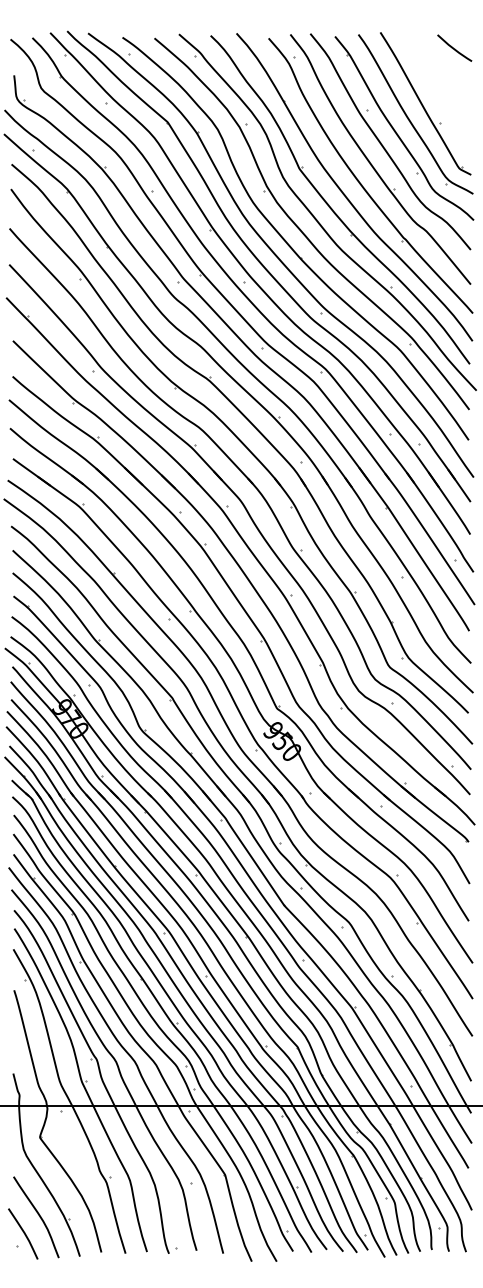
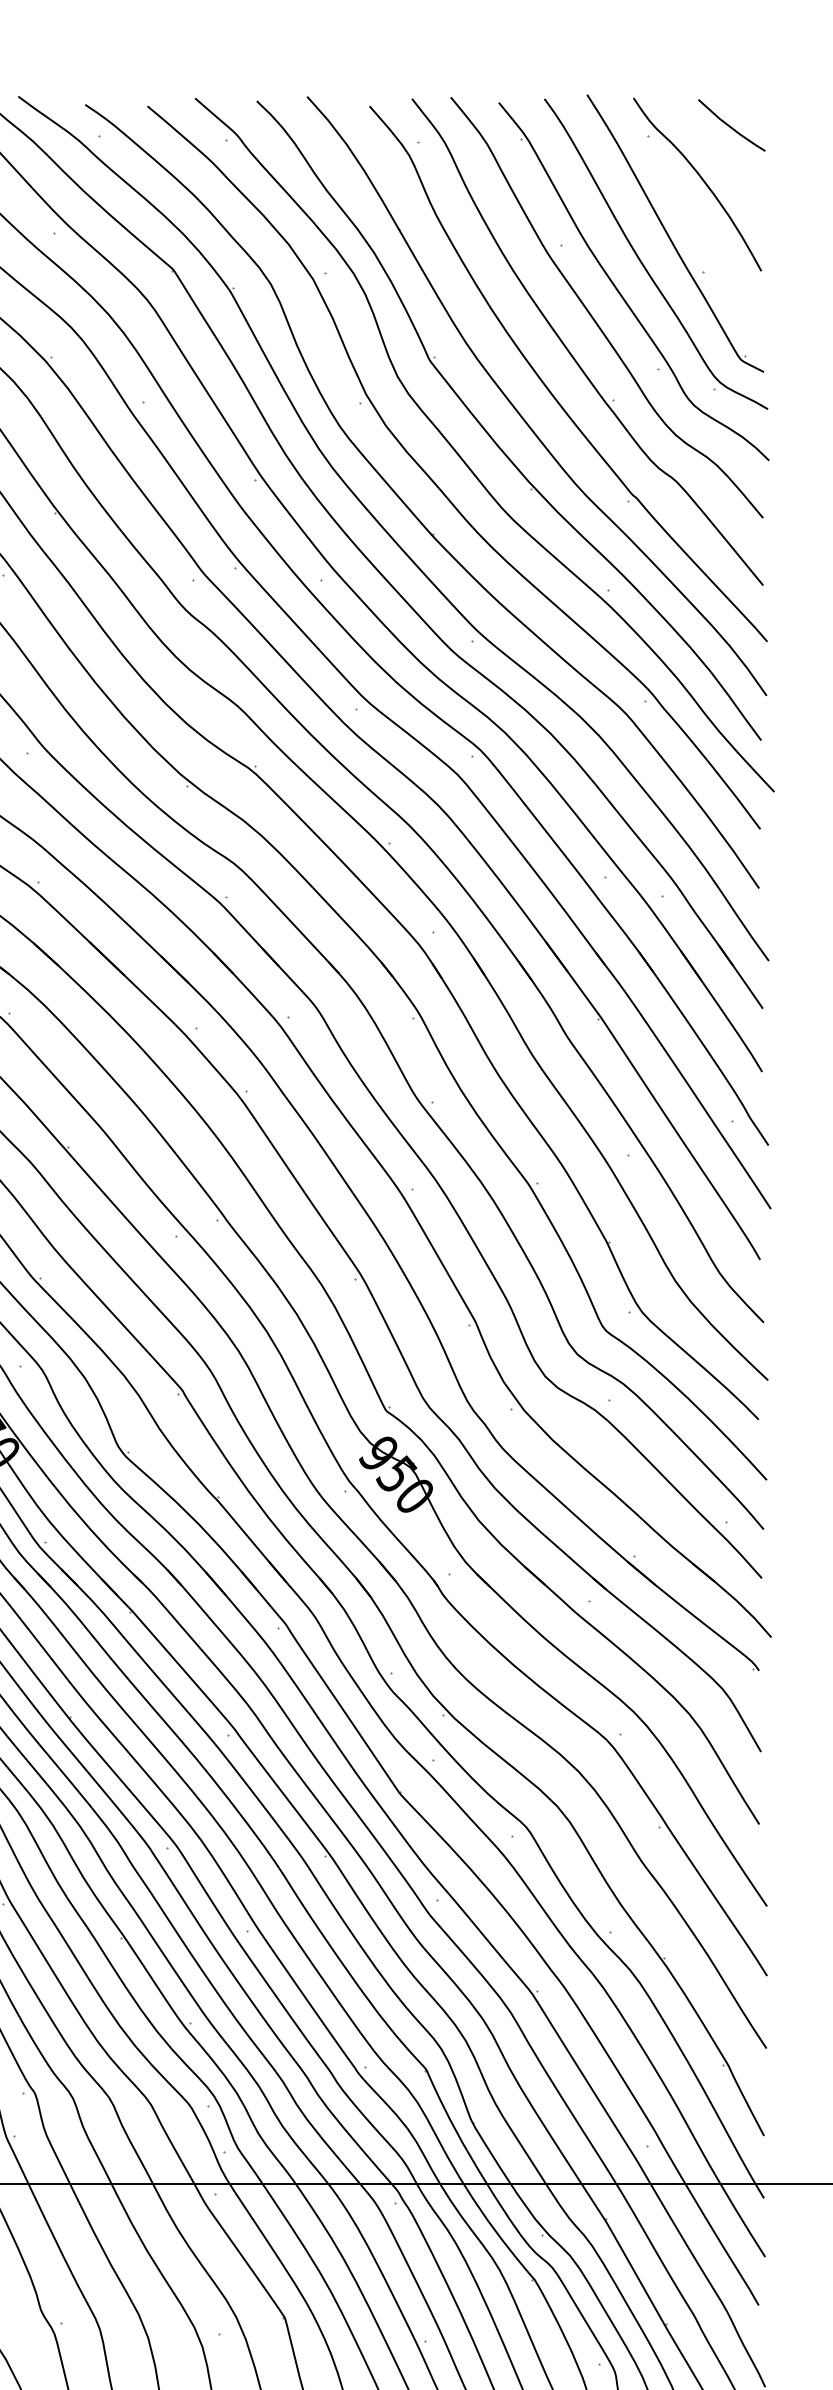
part: (436, 78) -> (696, 184), added

